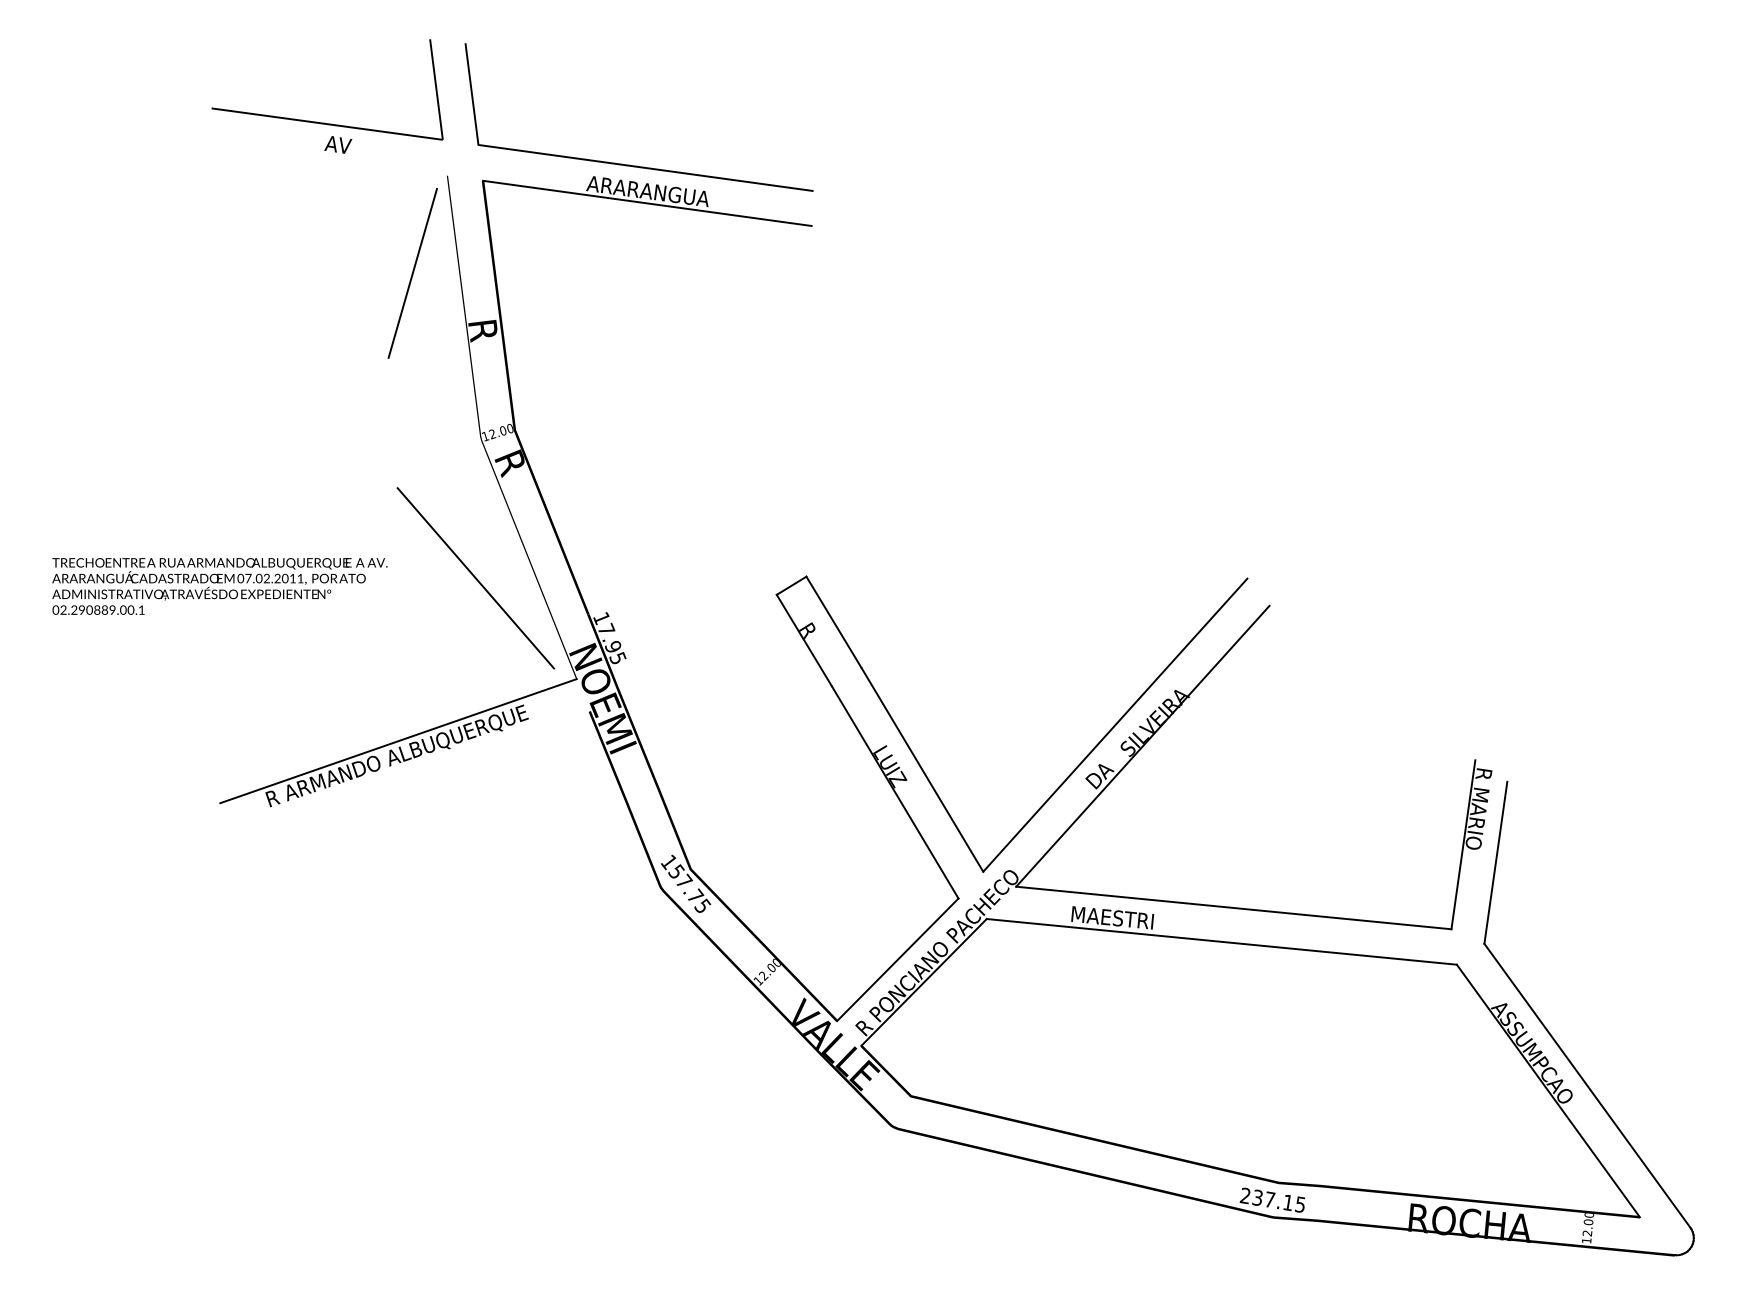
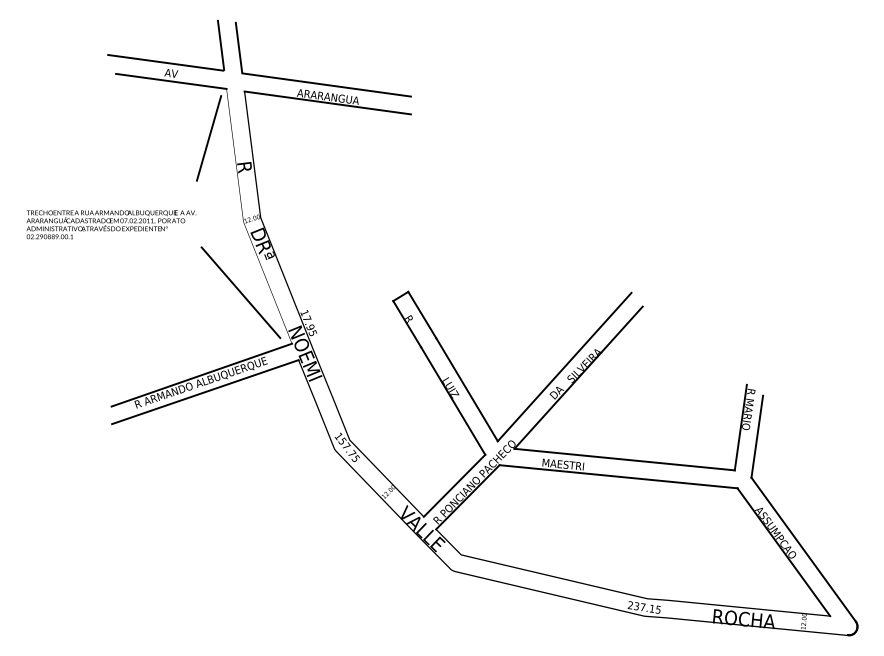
line: (338, 159) -> (171, 80), added
text: (518, 485) -> (262, 245), R -> DRª
text: (220, 585) -> (111, 224), moved
line: (405, 775) -> (205, 392), added

